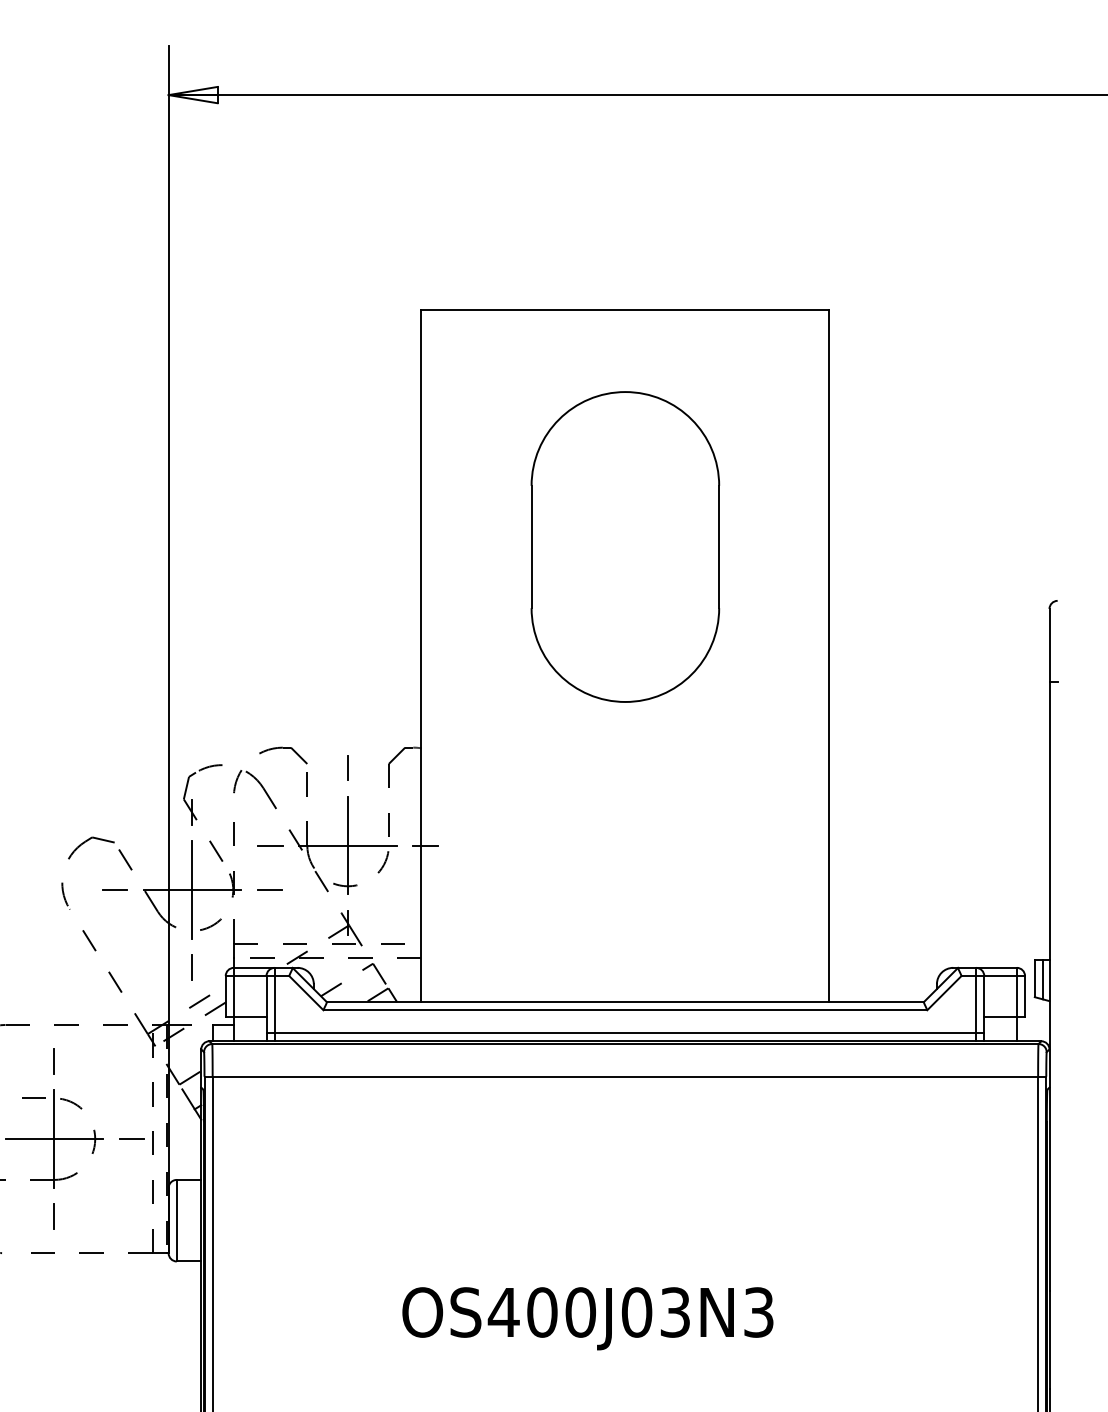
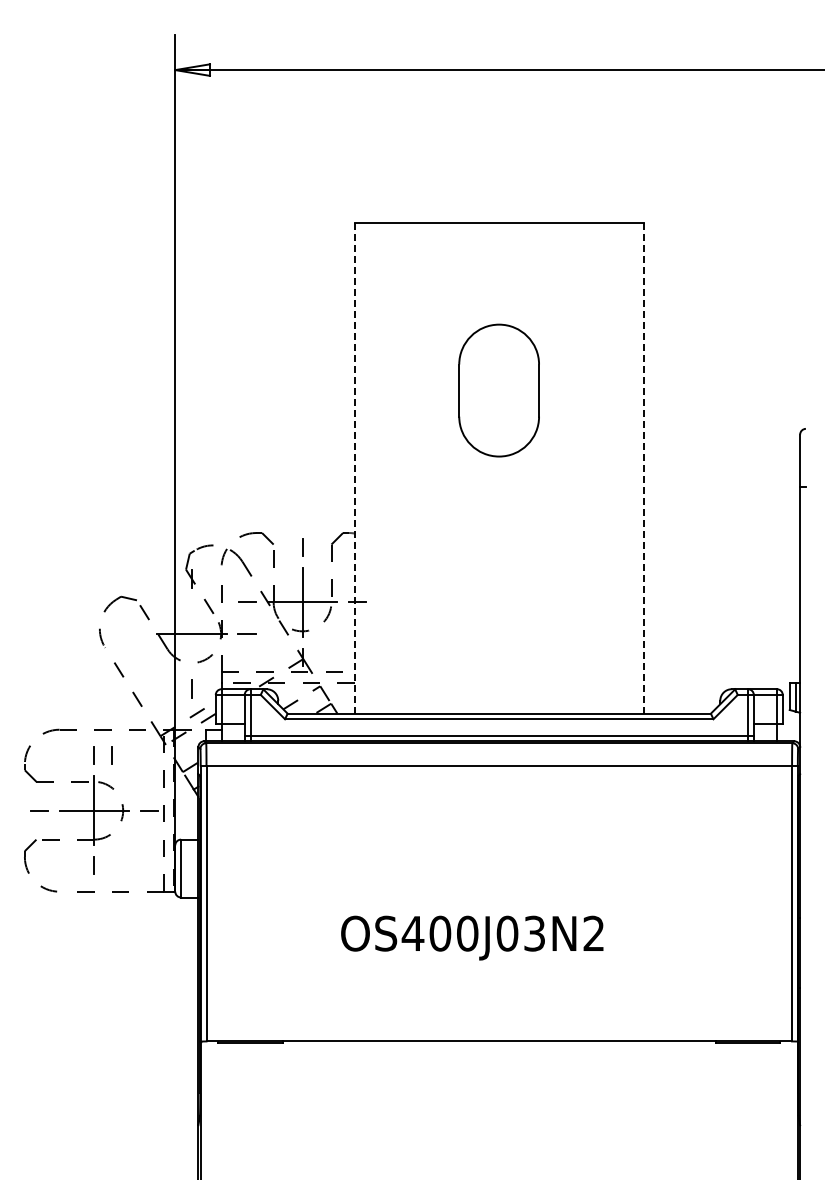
part: (624, 546) -> (498, 390), size x0.6
line: (828, 655) -> (643, 467), solid -> dashed
line: (421, 656) -> (354, 468), solid -> dashed
line: (115, 889) -> (137, 633), removed
line: (192, 889) -> (192, 633), removed
line: (78, 1061) -> (111, 755), added
text: (758, 1312) -> (593, 933), OS400J03N3 -> OS400J03N2

